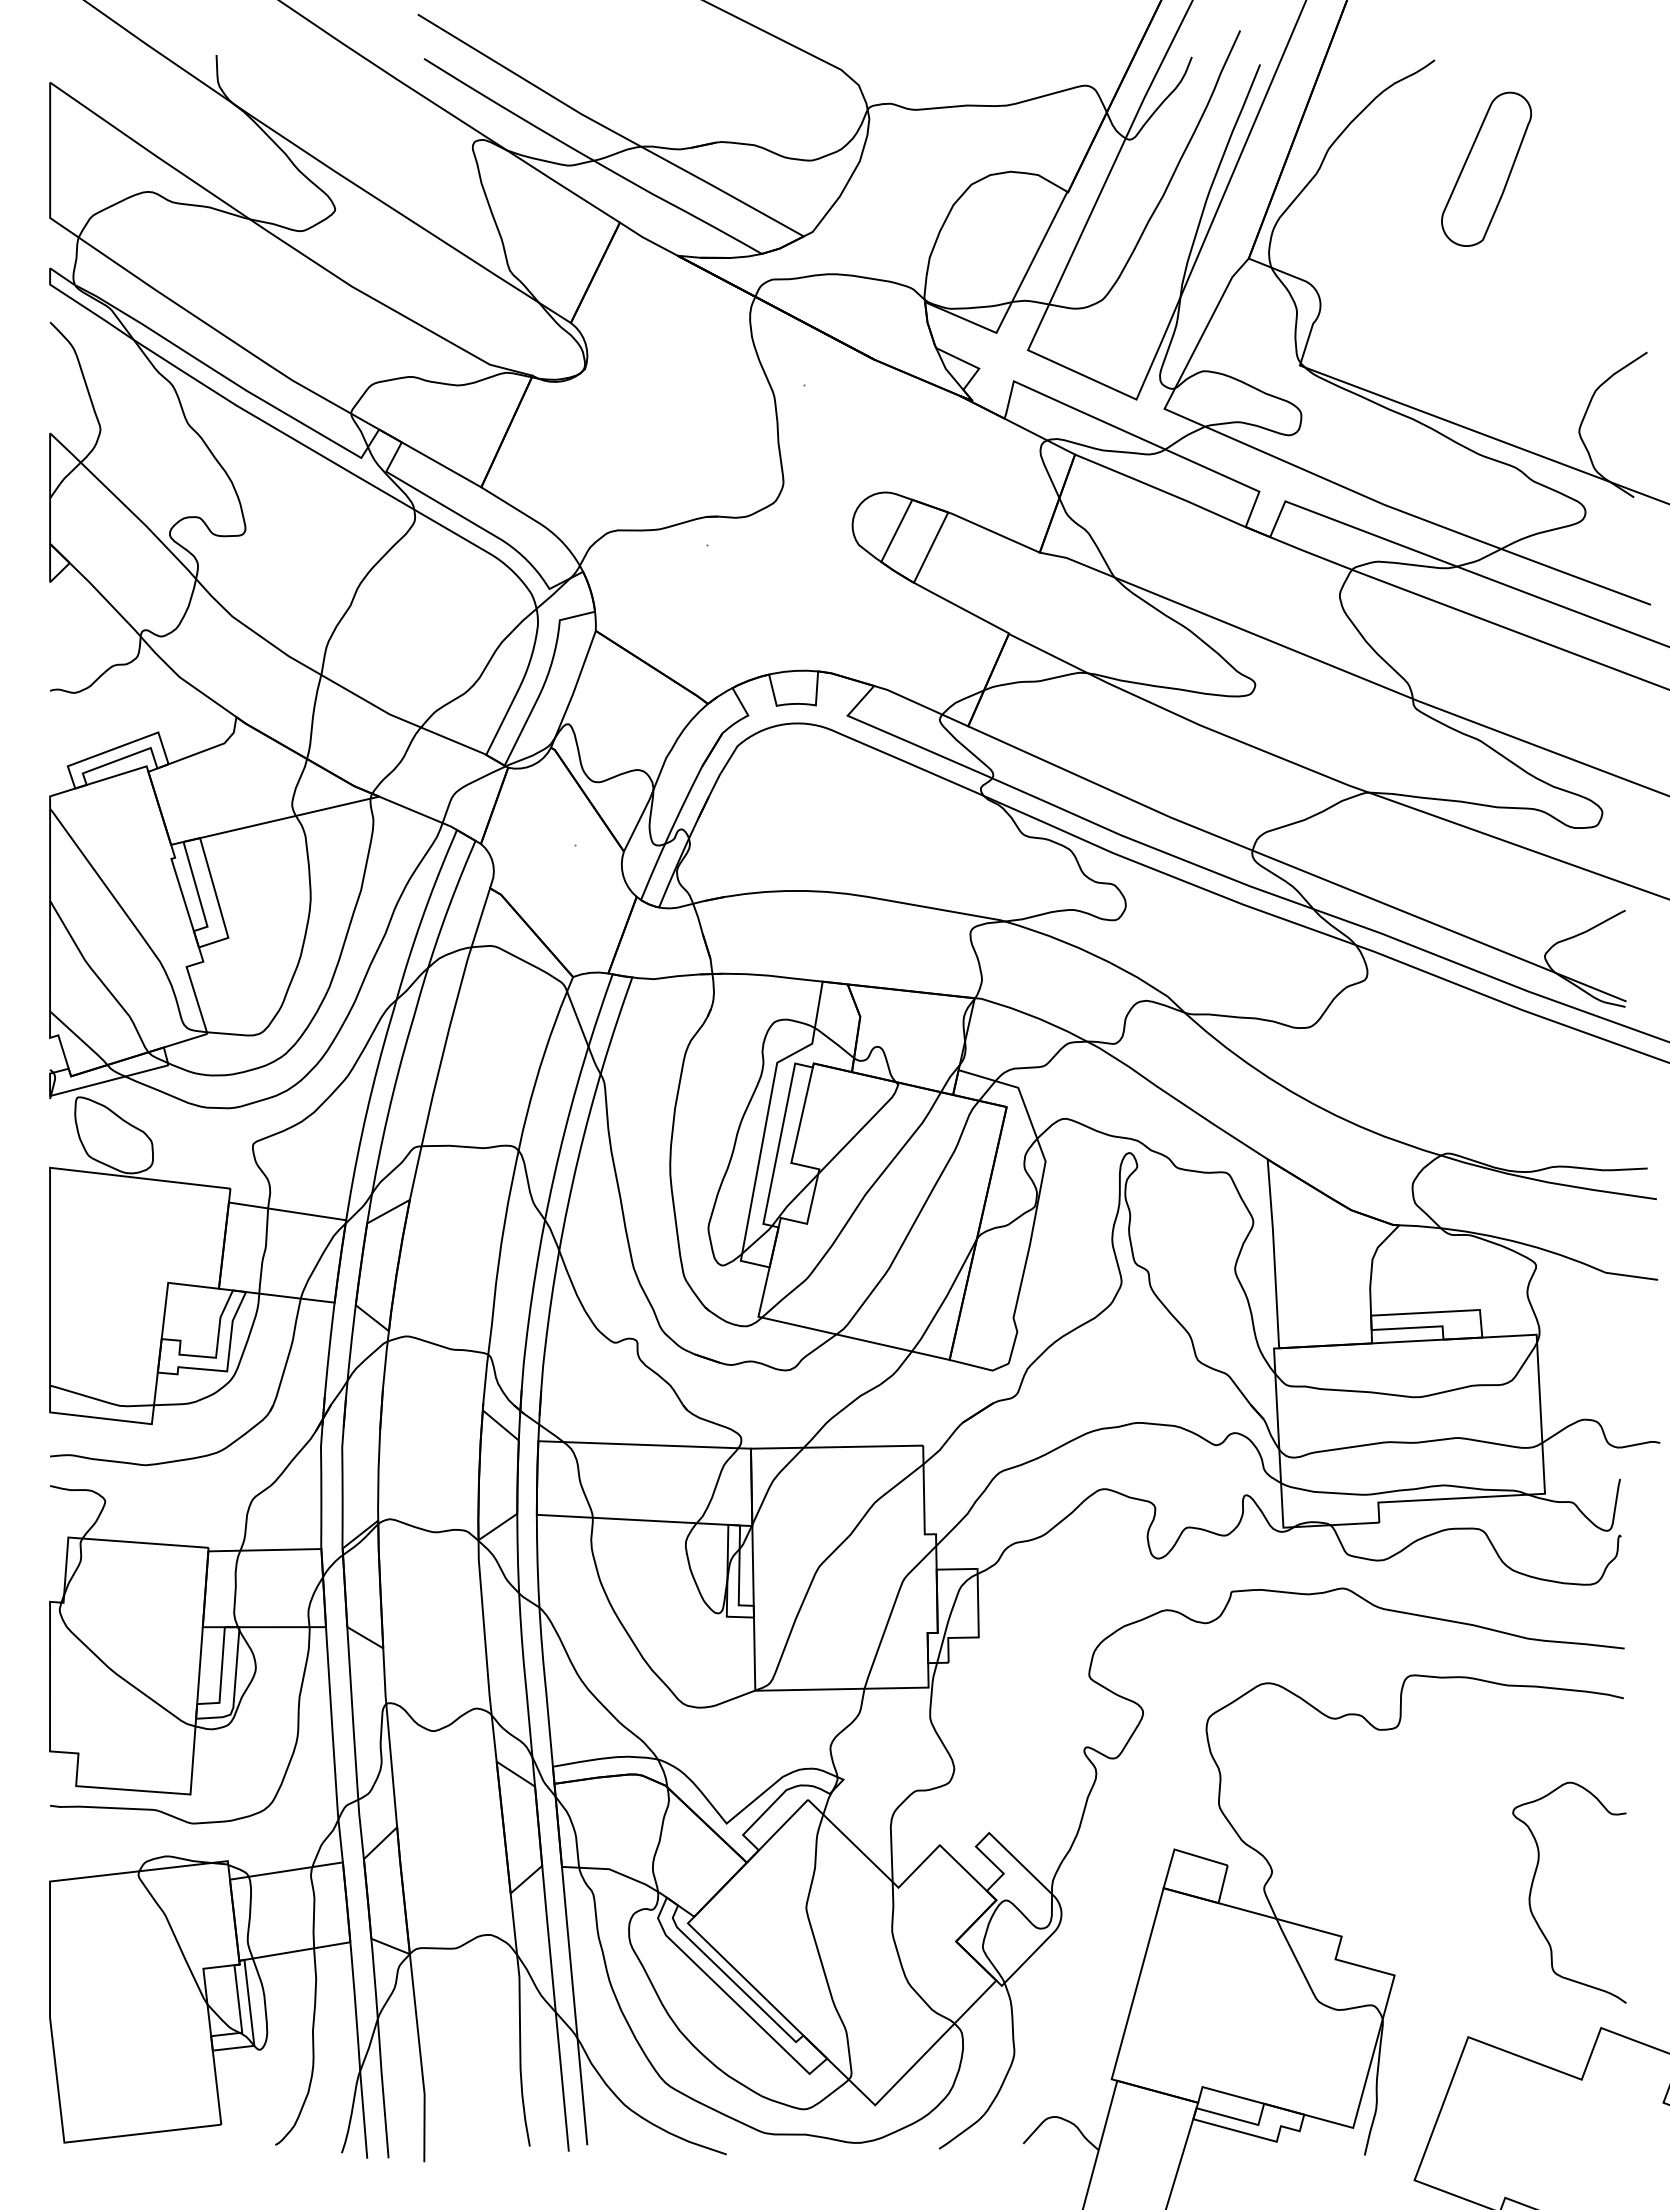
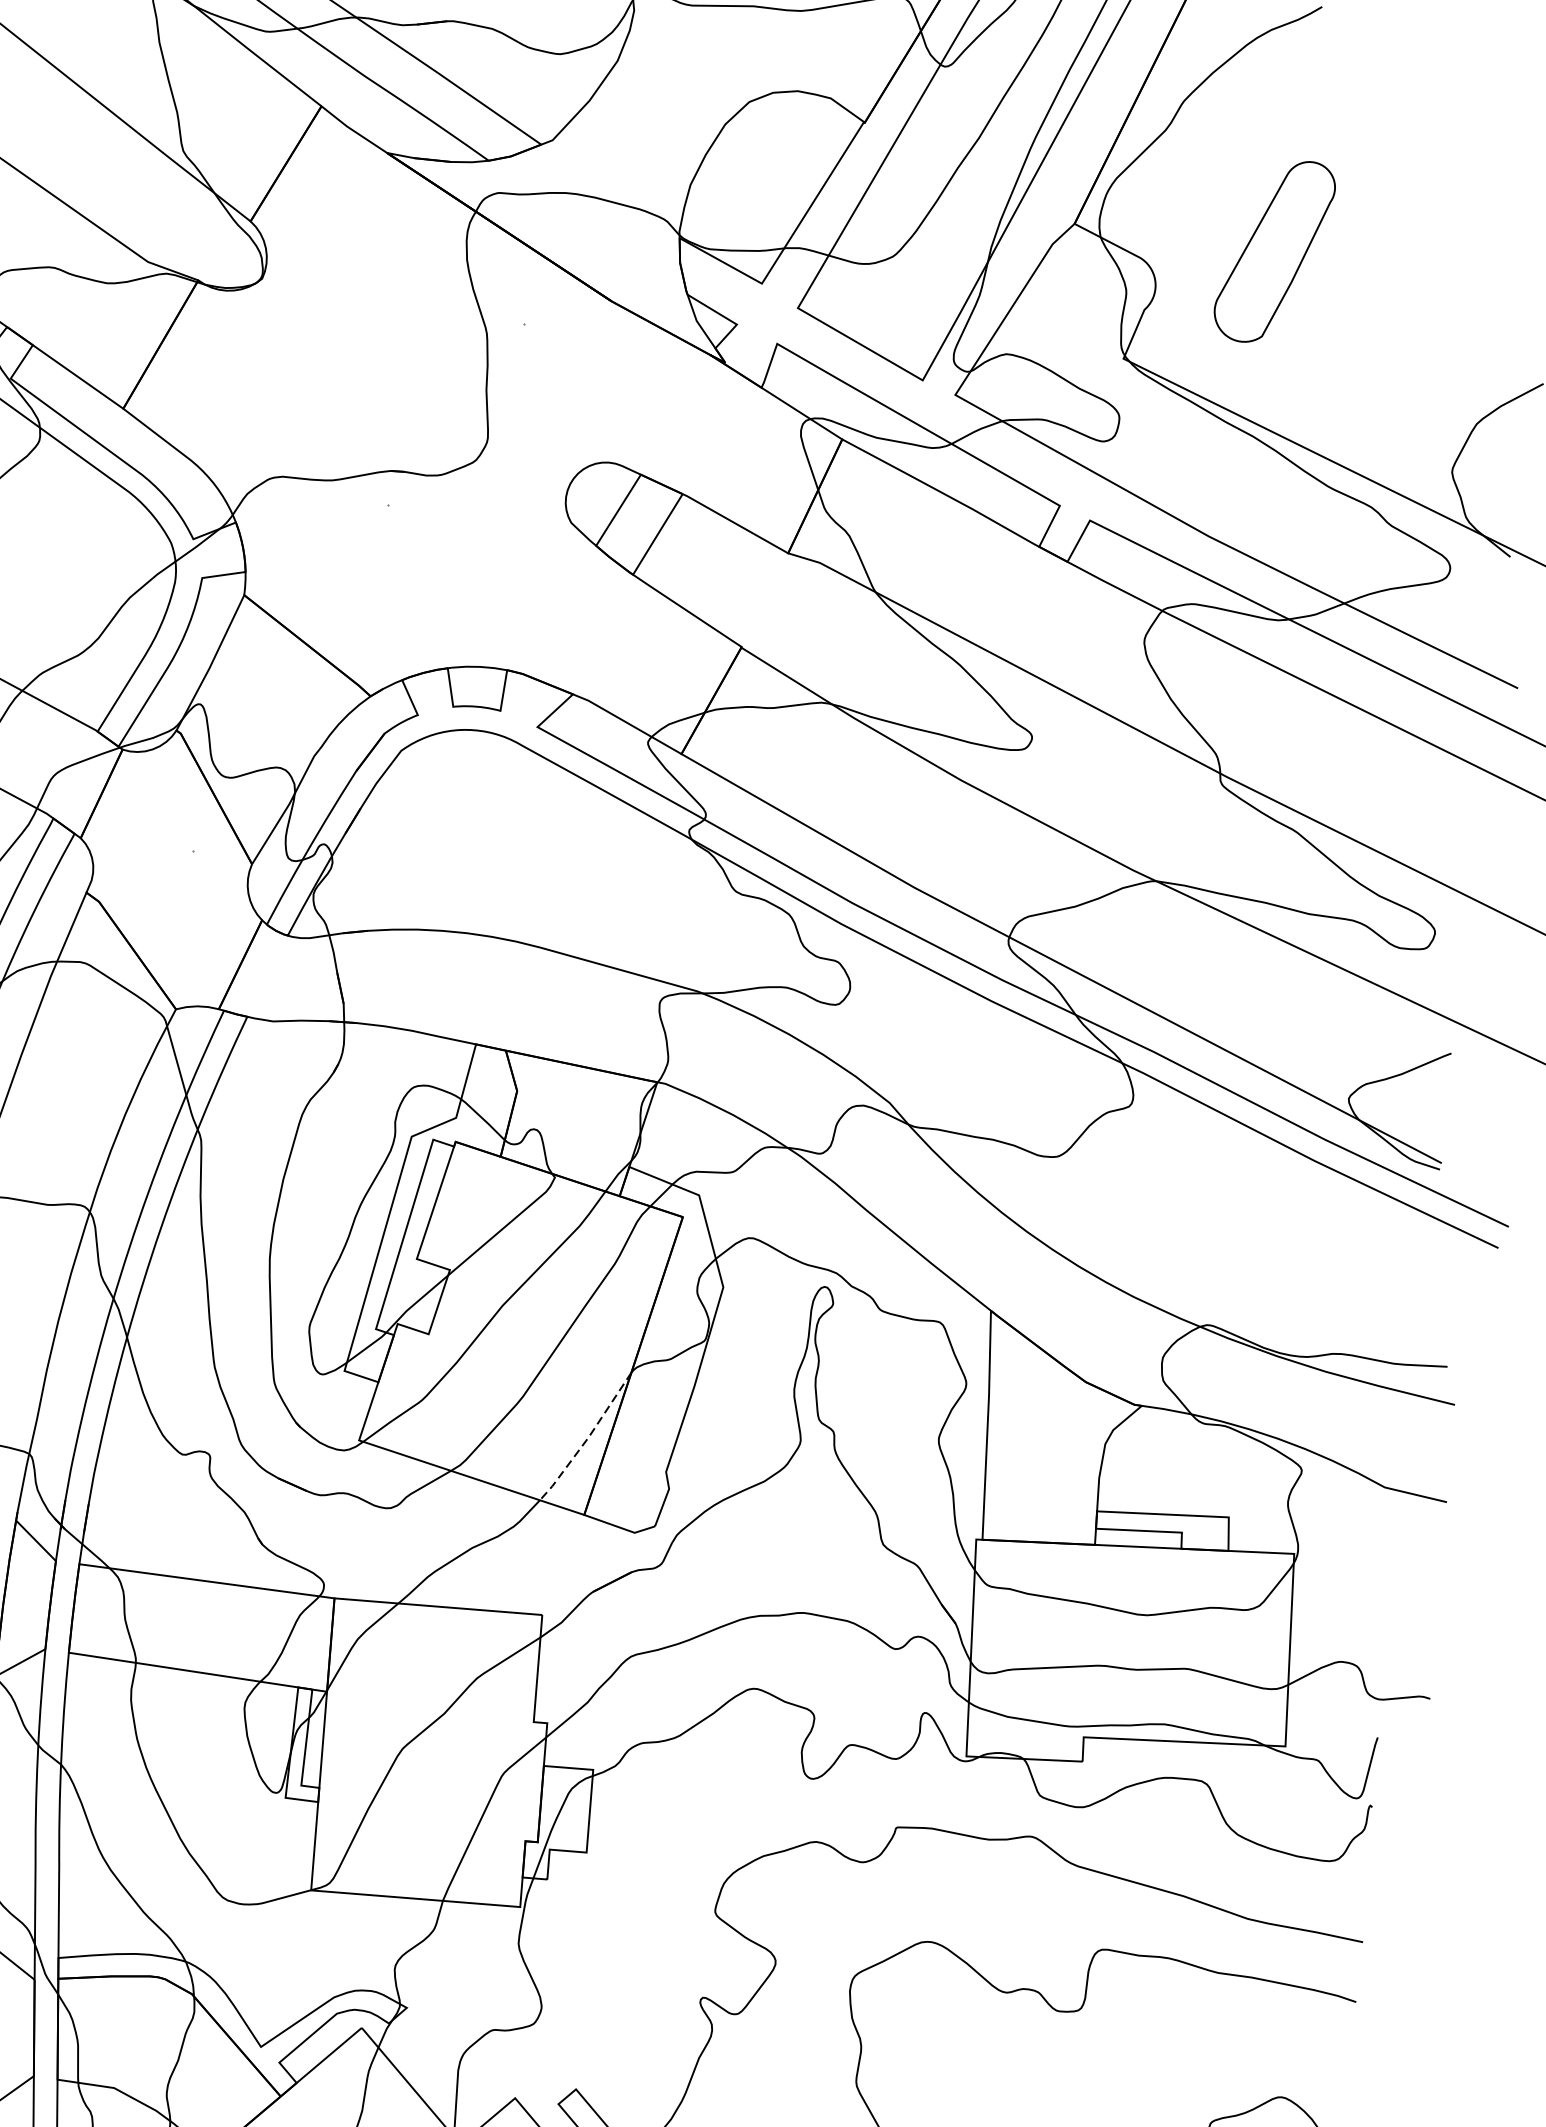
part: (1486, 168) -> (1274, 250), moved
line: (946, 1297) -> (587, 1439), solid -> dashed

